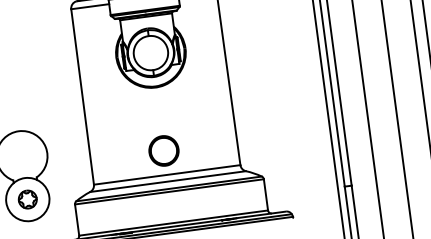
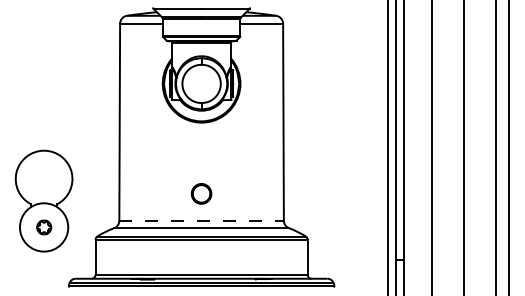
part: (163, 150) -> (201, 193), size x0.6
line: (167, 174) -> (202, 220), solid -> dashed
part: (28, 199) -> (44, 227), size x0.7

